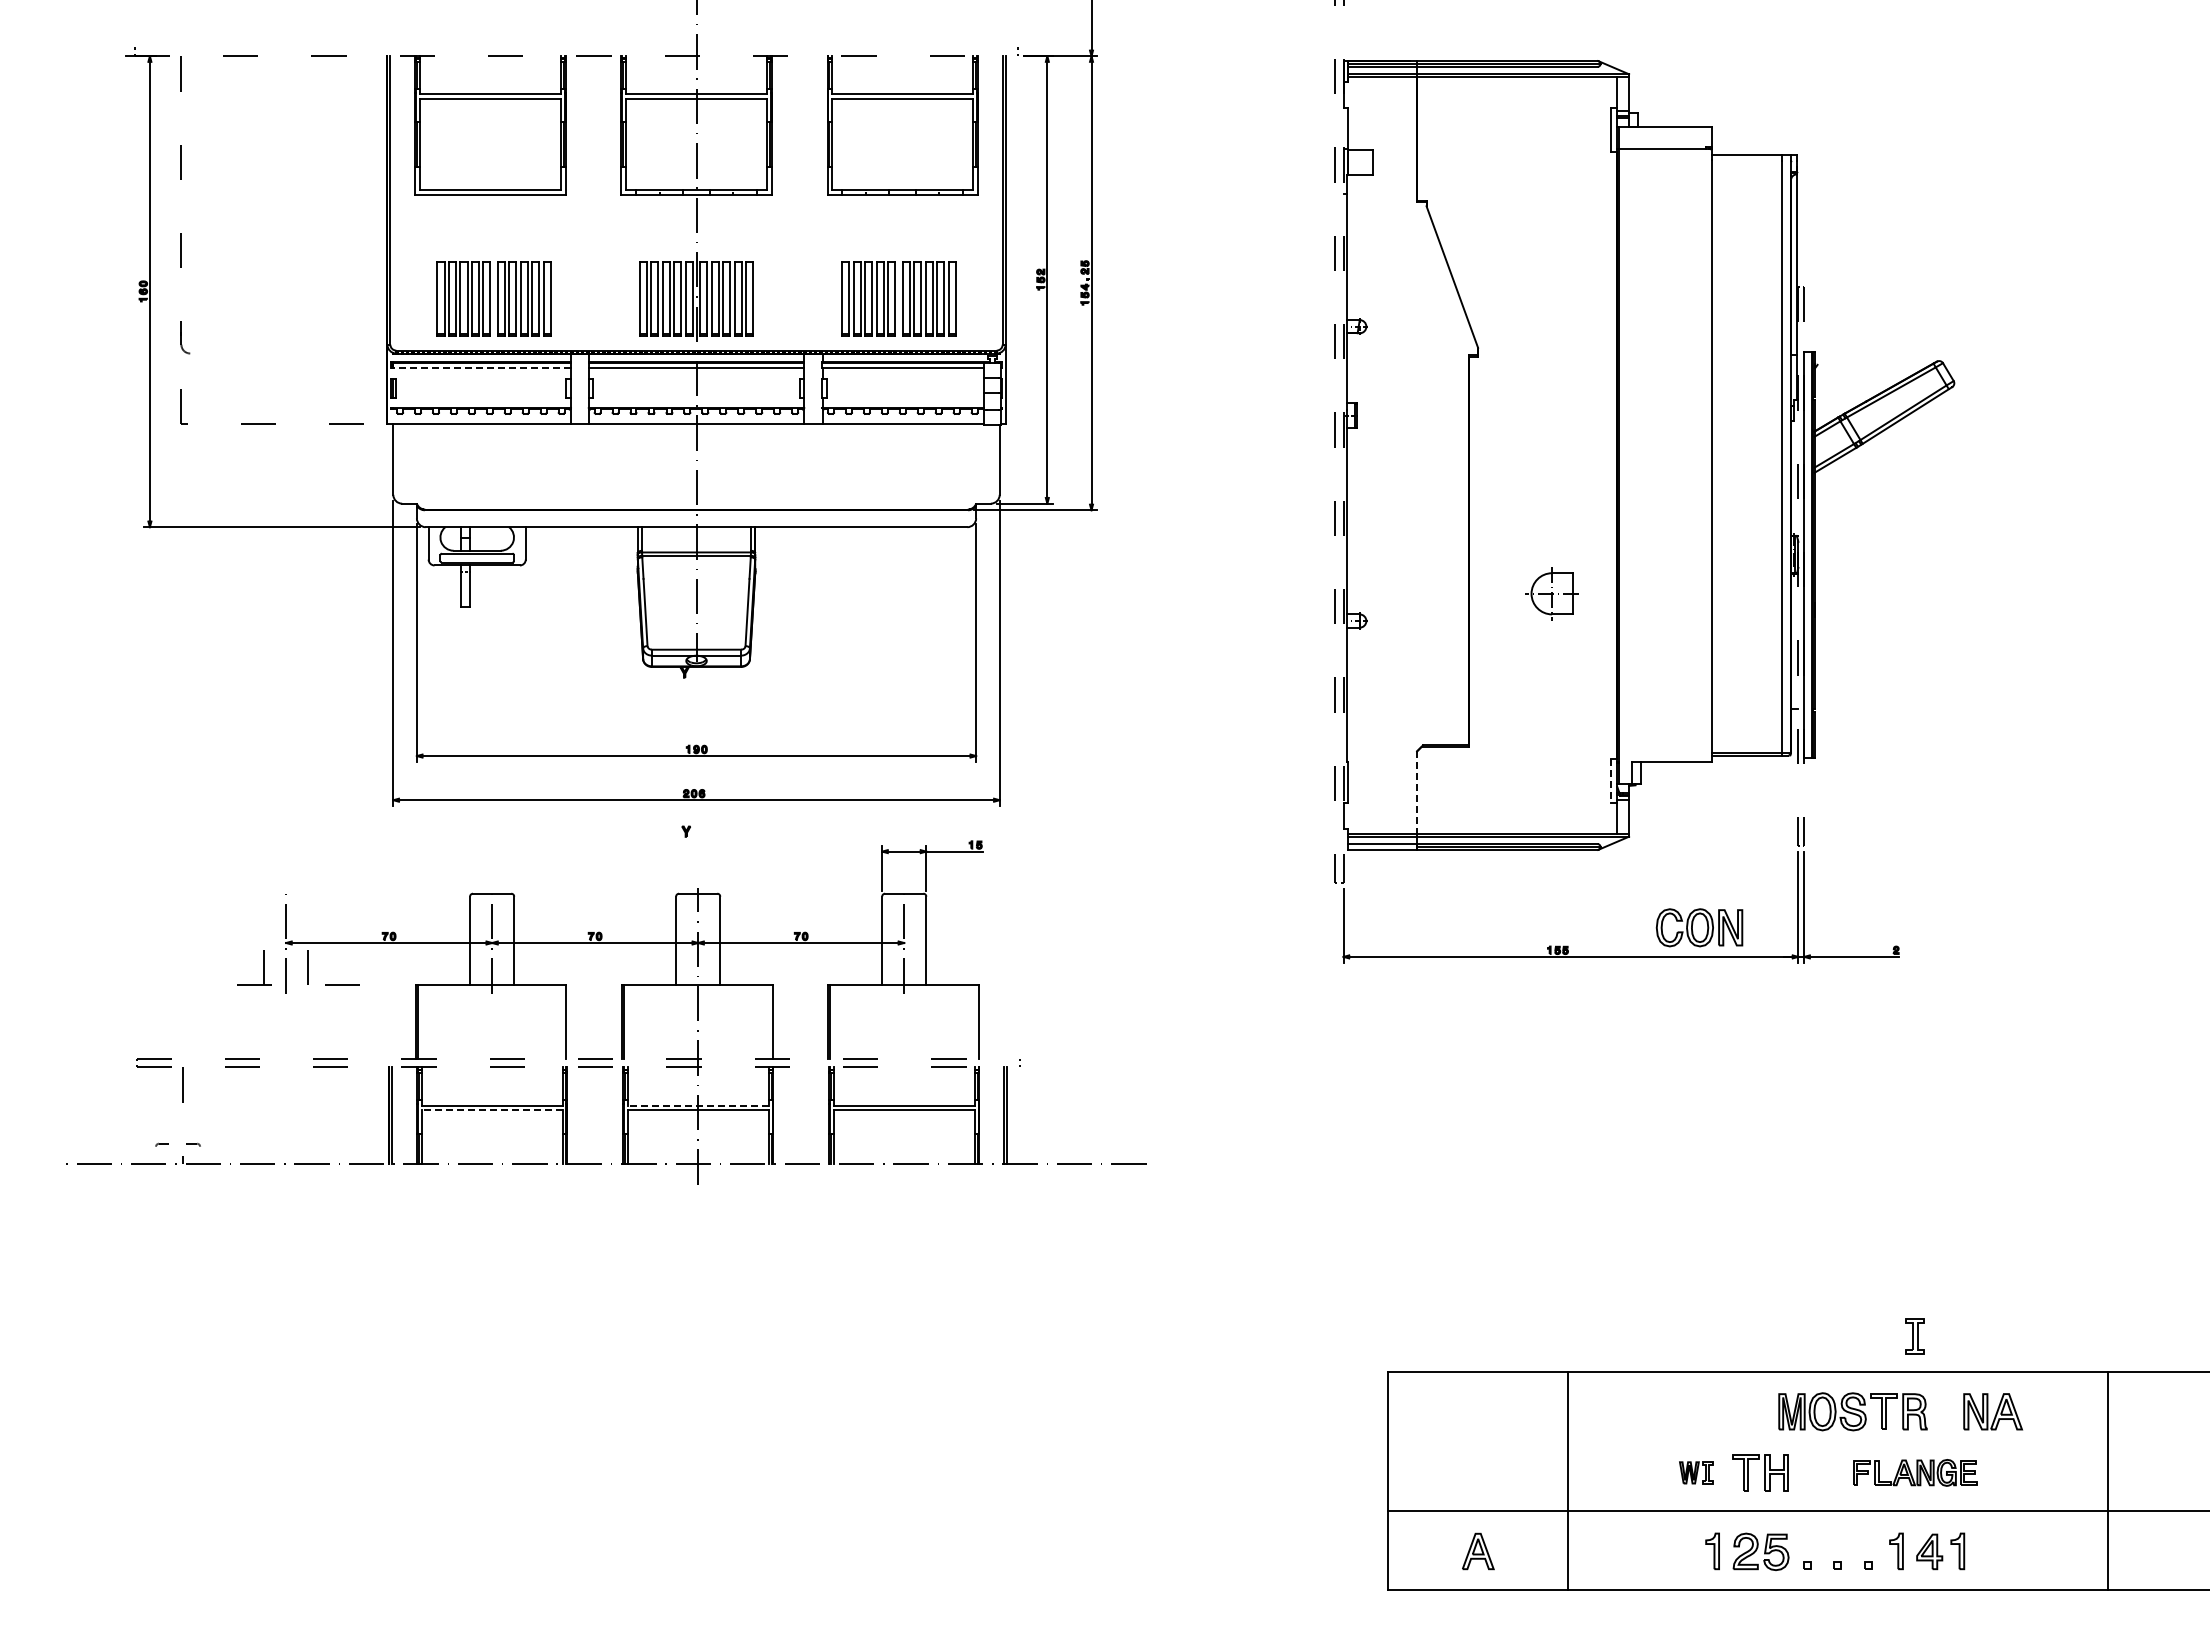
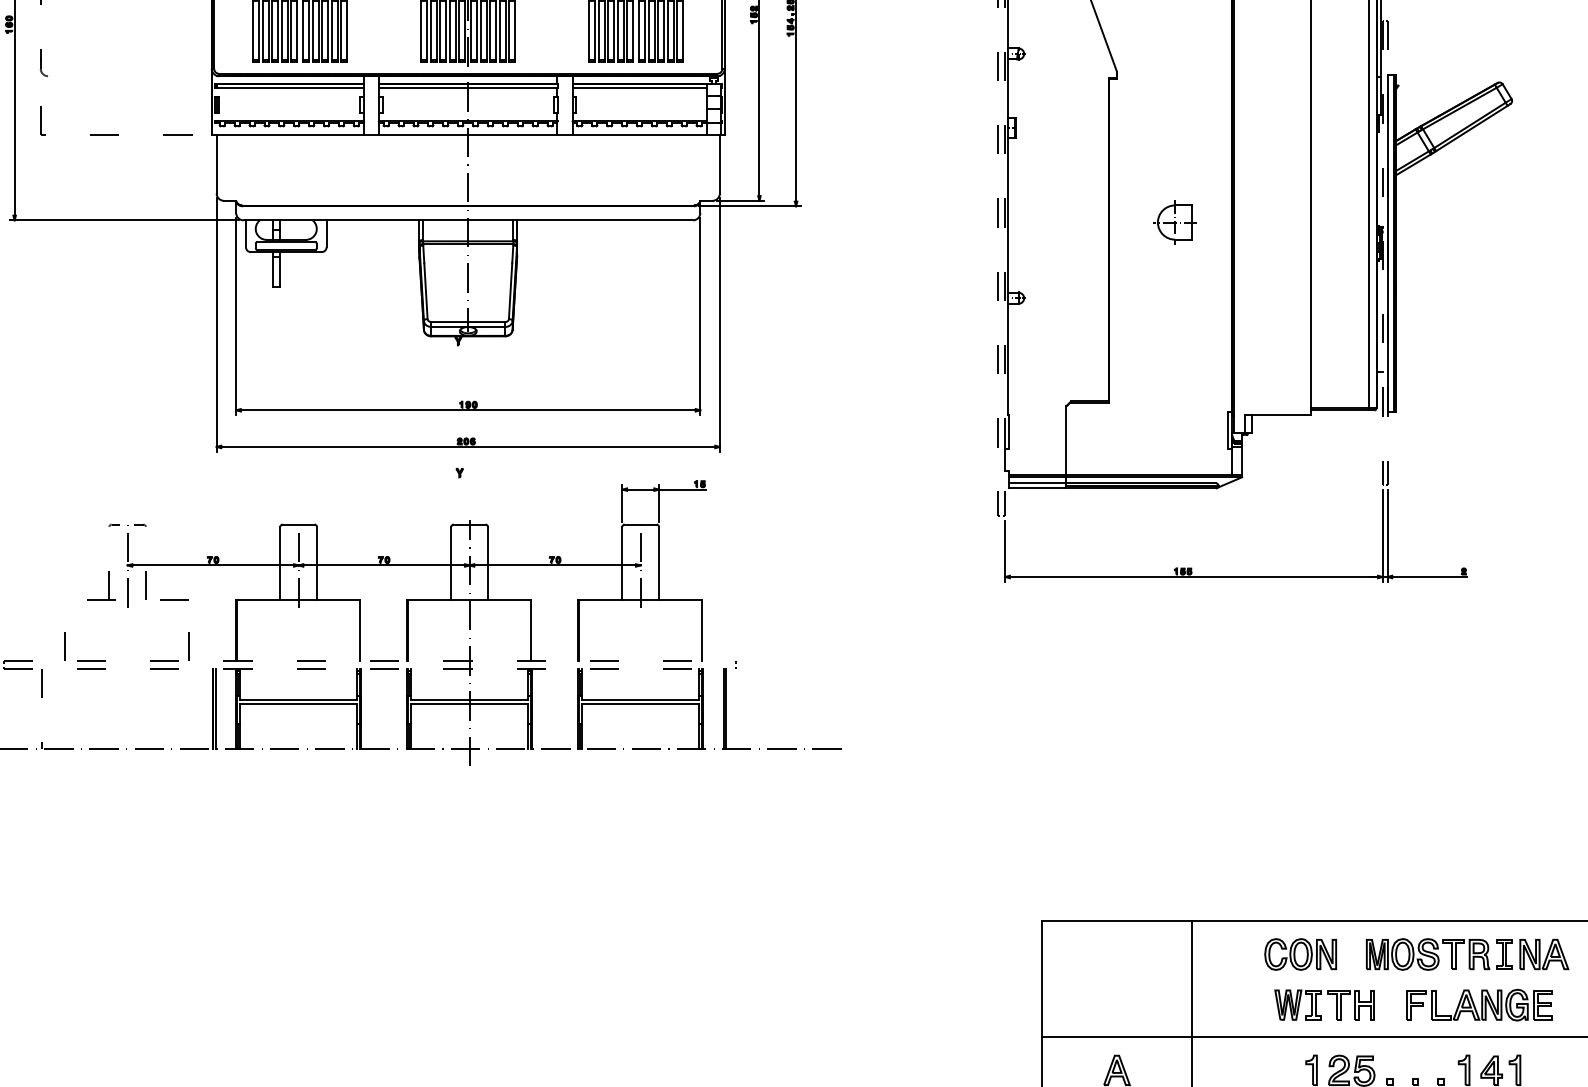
line: (480, 368) -> (288, 88), dashed -> solid
part: (1551, 593) -> (1174, 222), moved
line: (1611, 781) -> (1227, 431), dashed -> solid
line: (1417, 793) -> (1066, 441), dashed -> solid
part: (1699, 927) -> (1300, 954), moved
line: (209, 1040) -> (64, 646), added
line: (359, 1040) -> (188, 646), added
line: (698, 1105) -> (469, 700), dashed -> solid
line: (492, 1110) -> (298, 704), dashed -> solid
part: (168, 1144) -> (119, 525), moved
part: (1914, 1336) -> (1503, 954), moved
part: (1696, 1472) -> (1298, 1004), size x1.67
part: (1915, 1472) -> (1479, 1004), size x1.43

